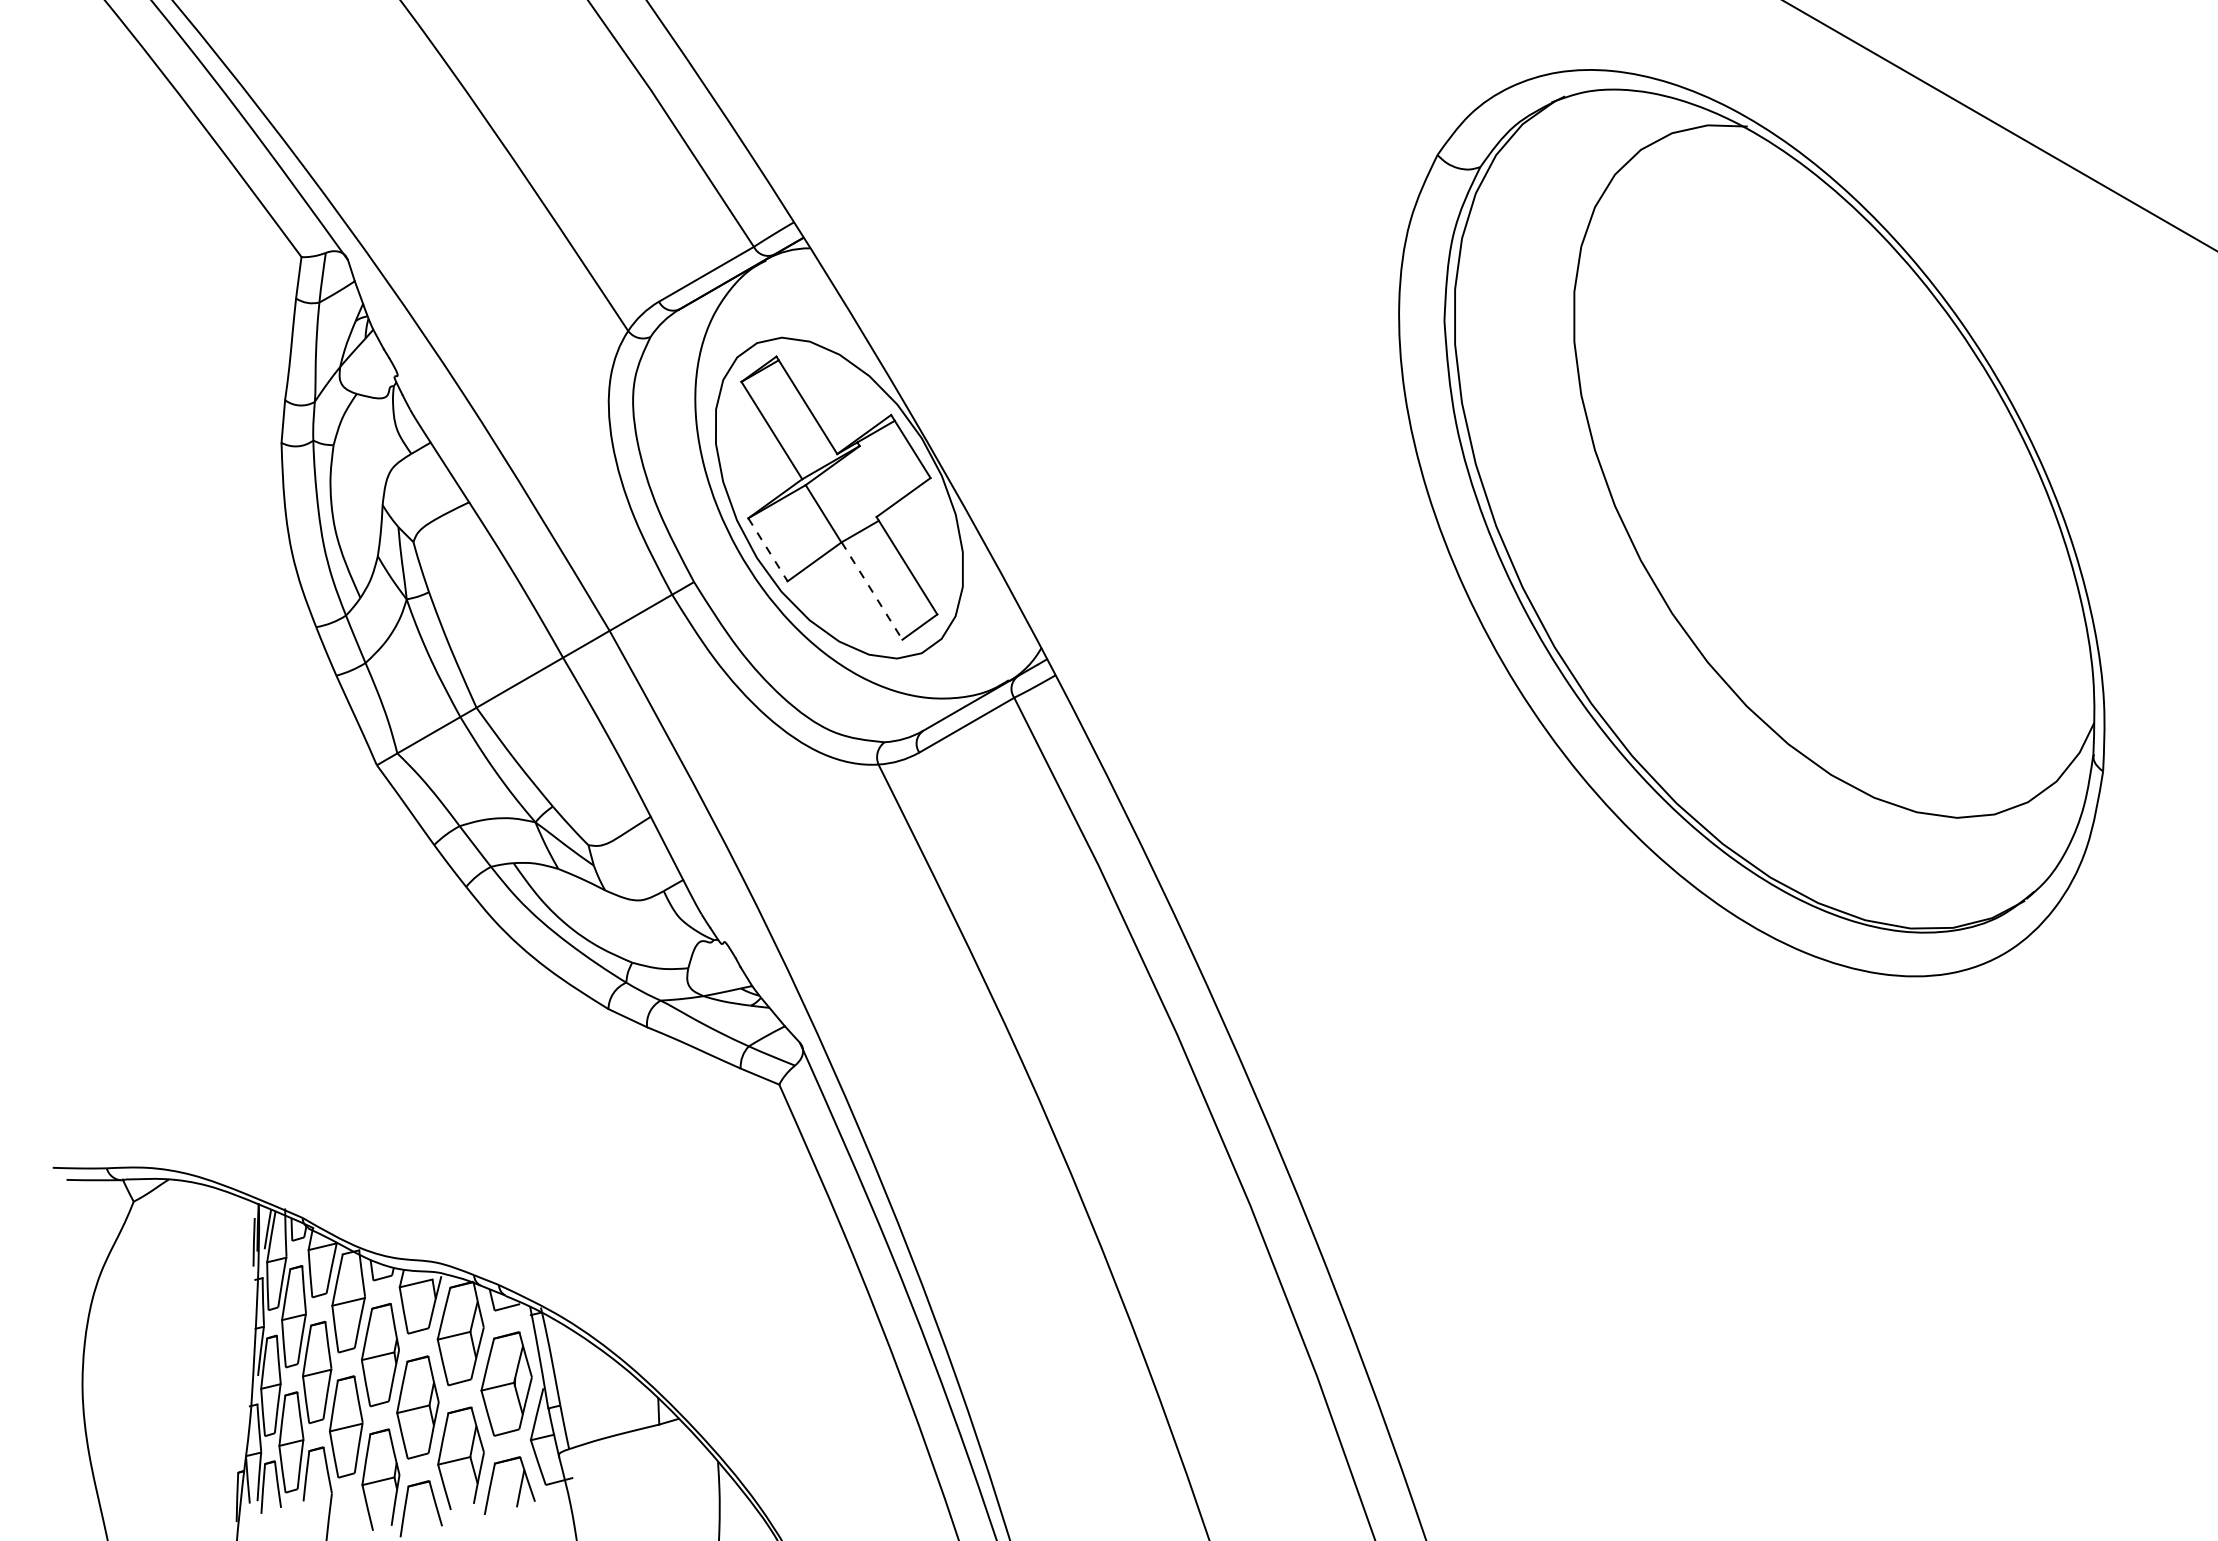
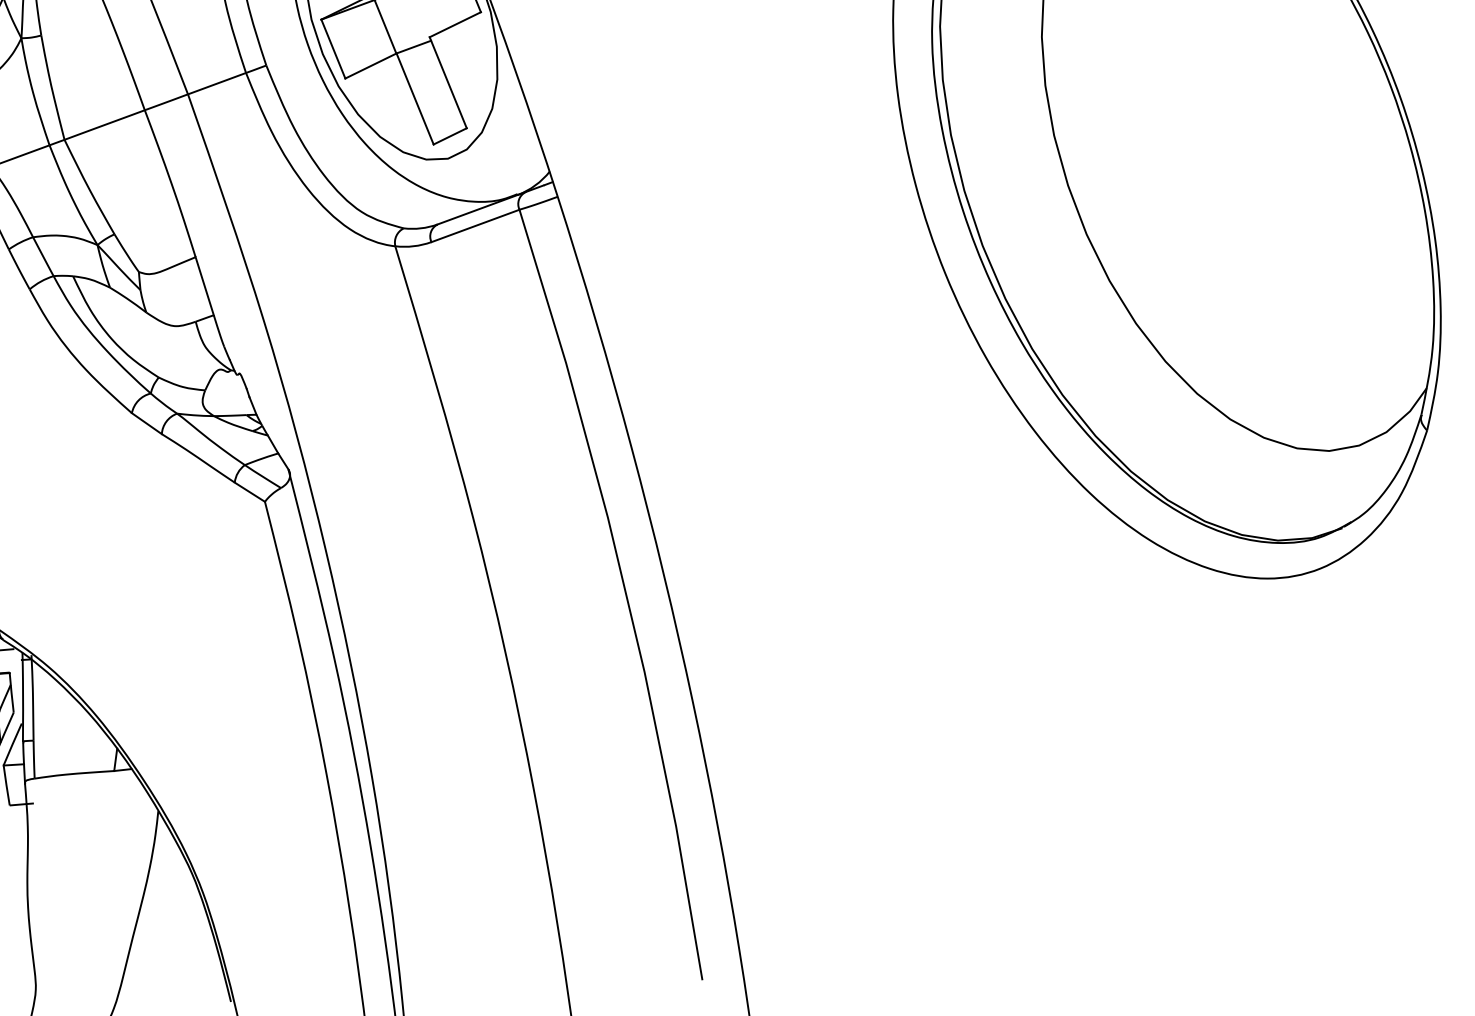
line: (768, 550) -> (333, 49), dashed -> solid
line: (872, 591) -> (415, 99), dashed -> solid

